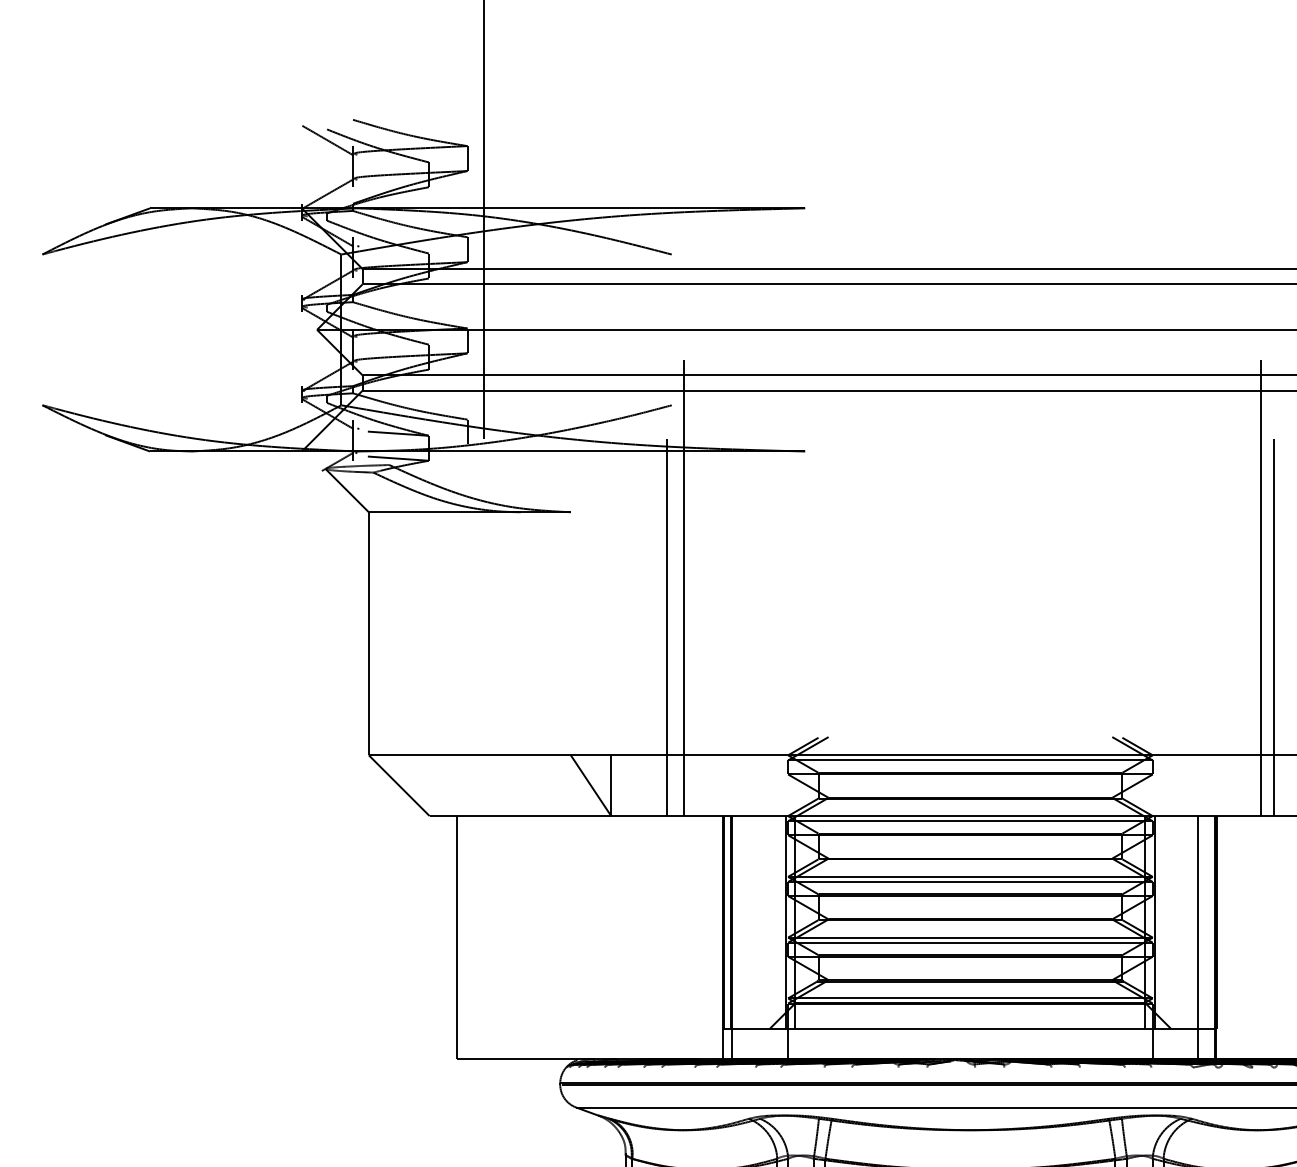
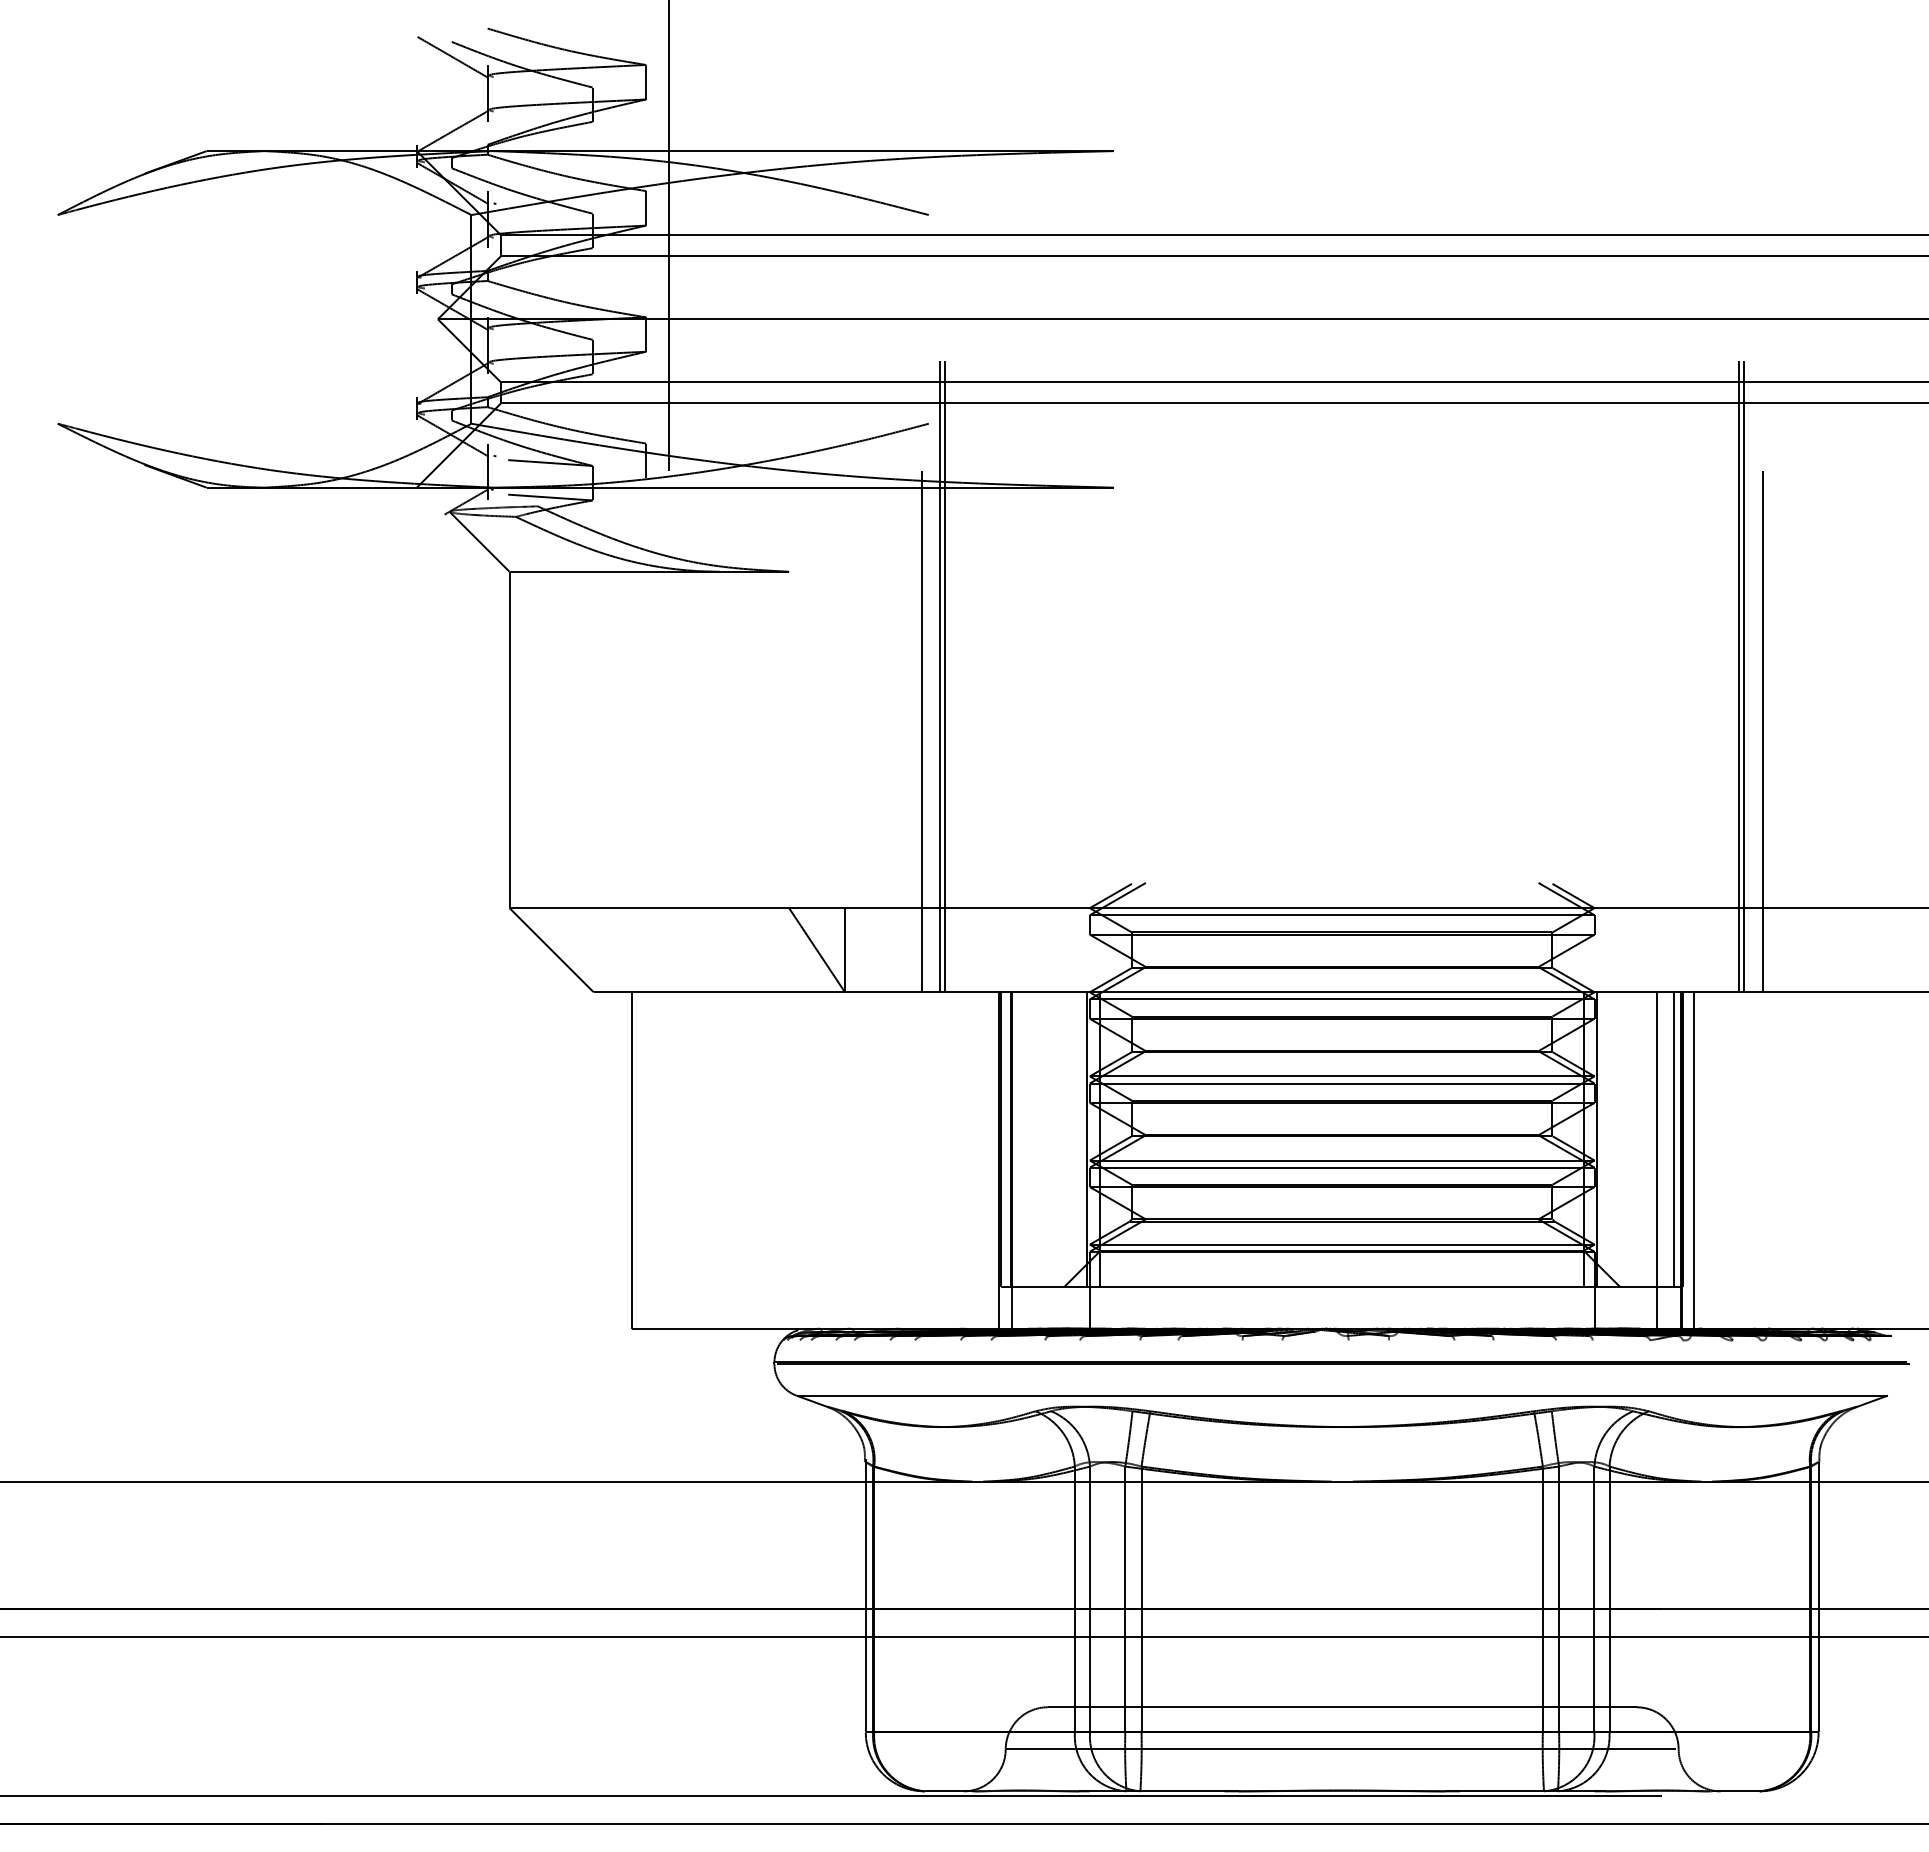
line: (680, 587) -> (940, 676), added
line: (1257, 587) -> (1739, 676), added
line: (1209, 922) -> (1673, 1139), added
line: (1224, 937) -> (1693, 1160), added

